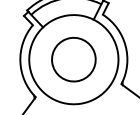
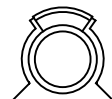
circle: (73, 60) -> (62, 59), size x1.67

